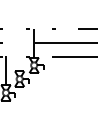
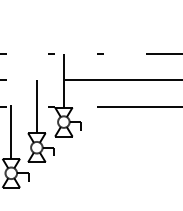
line: (19, 56) -> (36, 105), added

